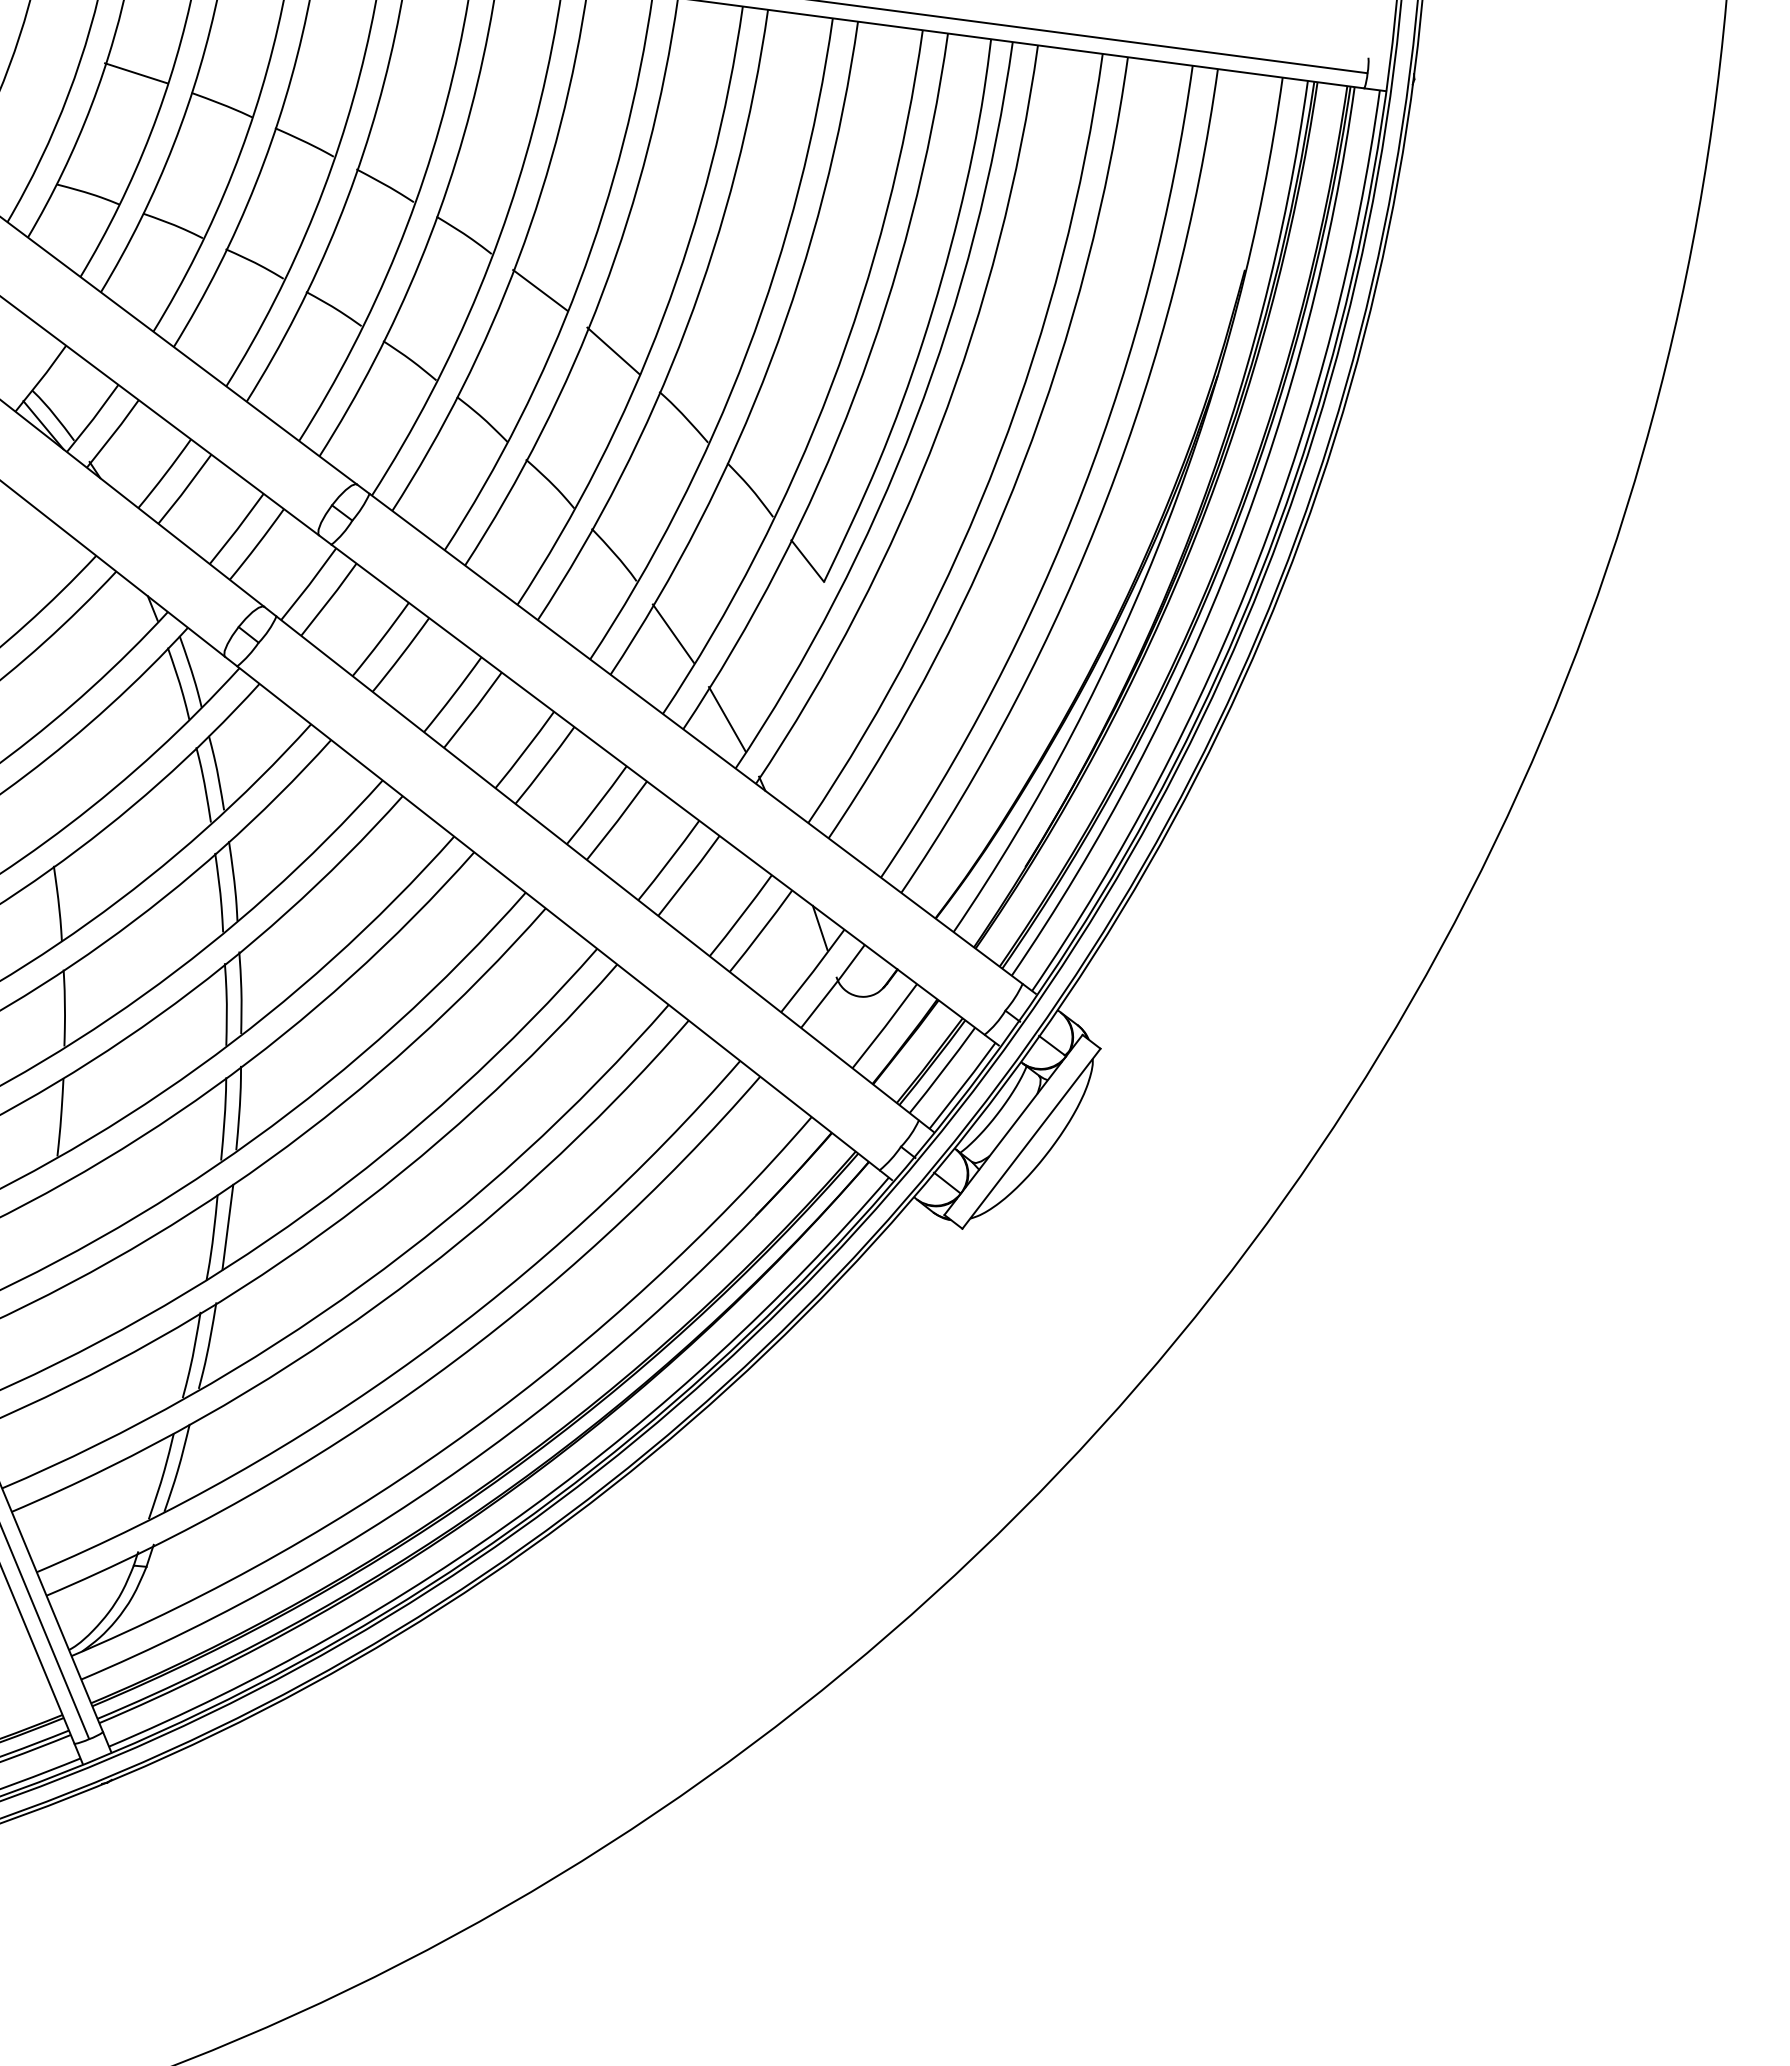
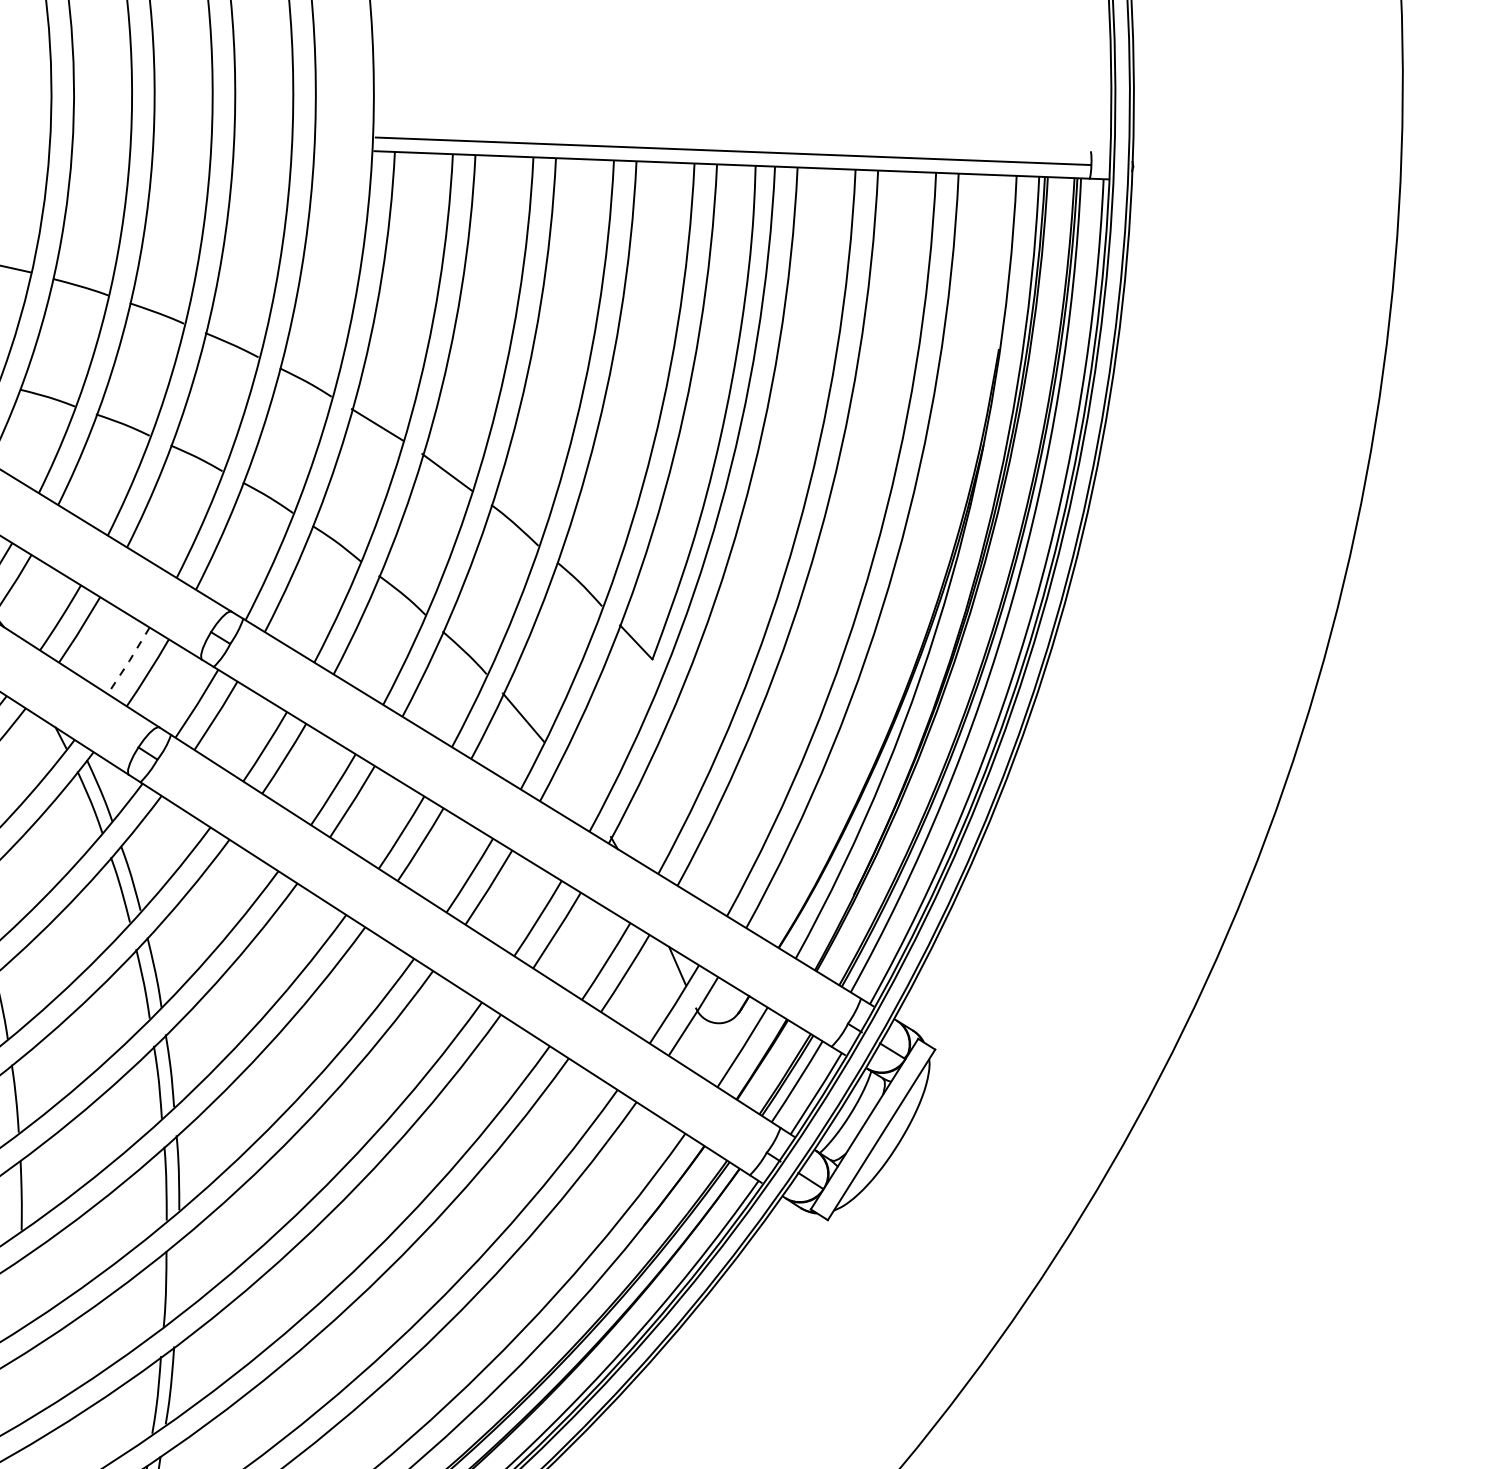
line: (237, 529) -> (129, 661), solid -> dashed
line: (726, 719) -> (577, 789), removed
line: (227, 1226) -> (177, 1278), removed

